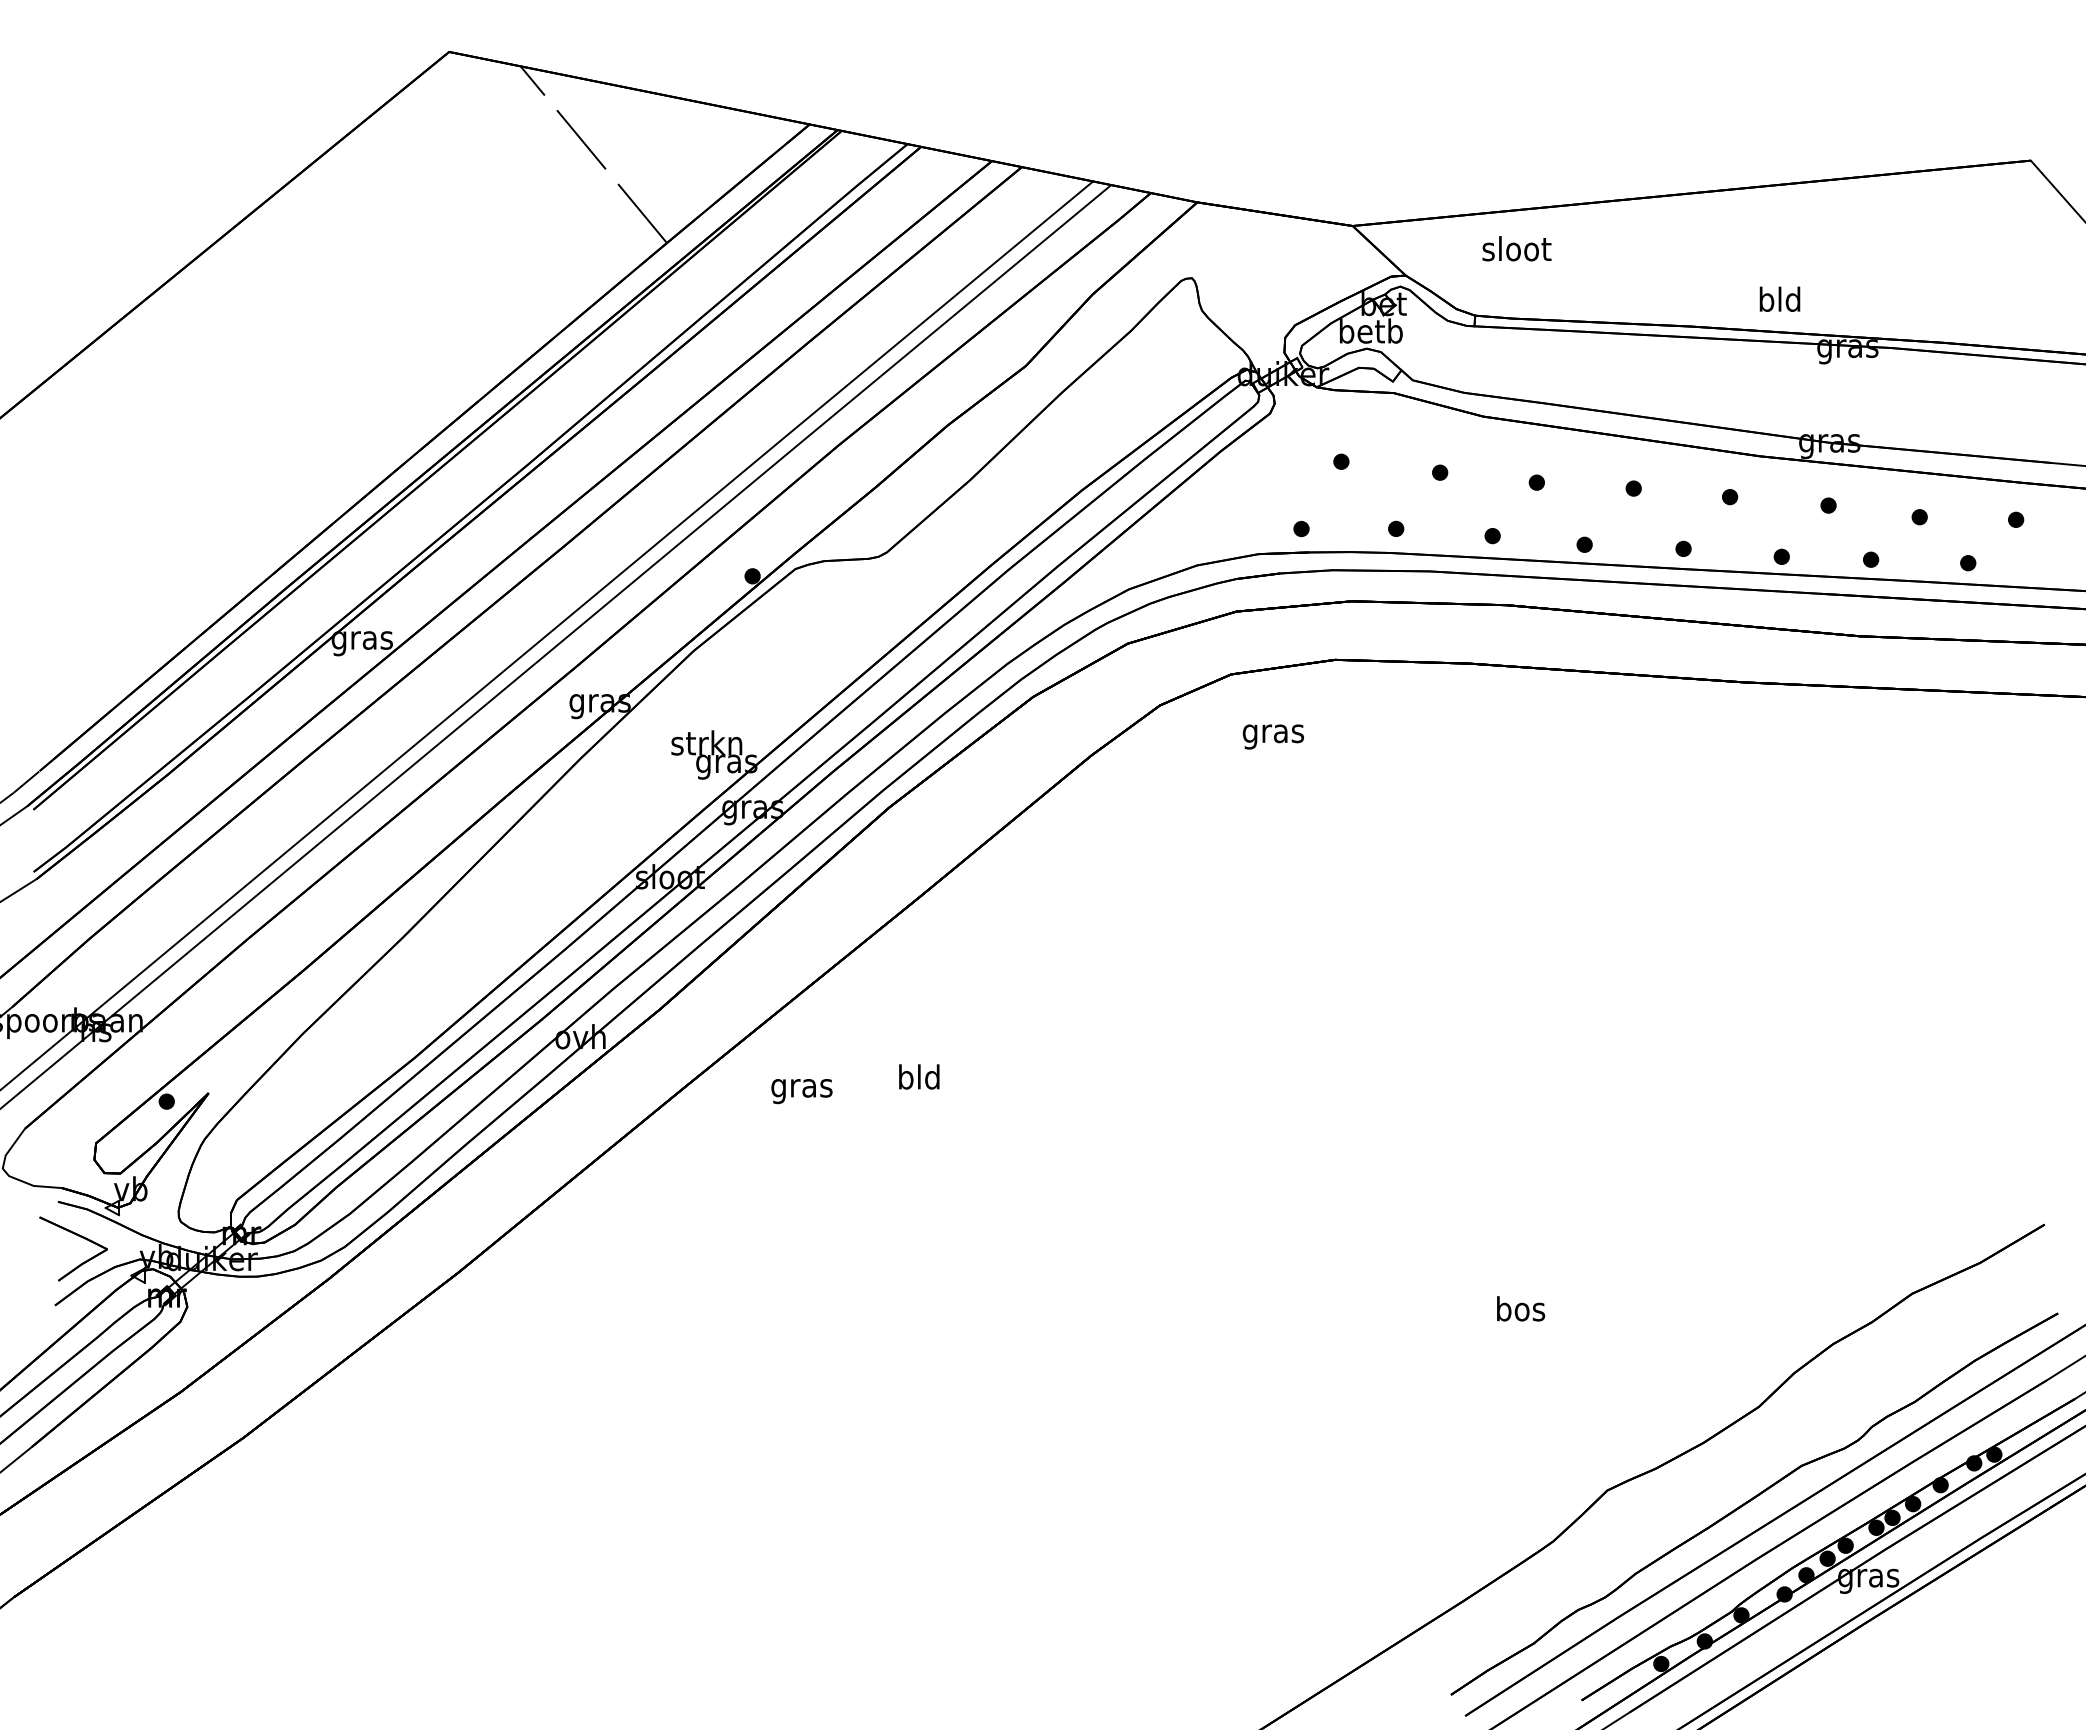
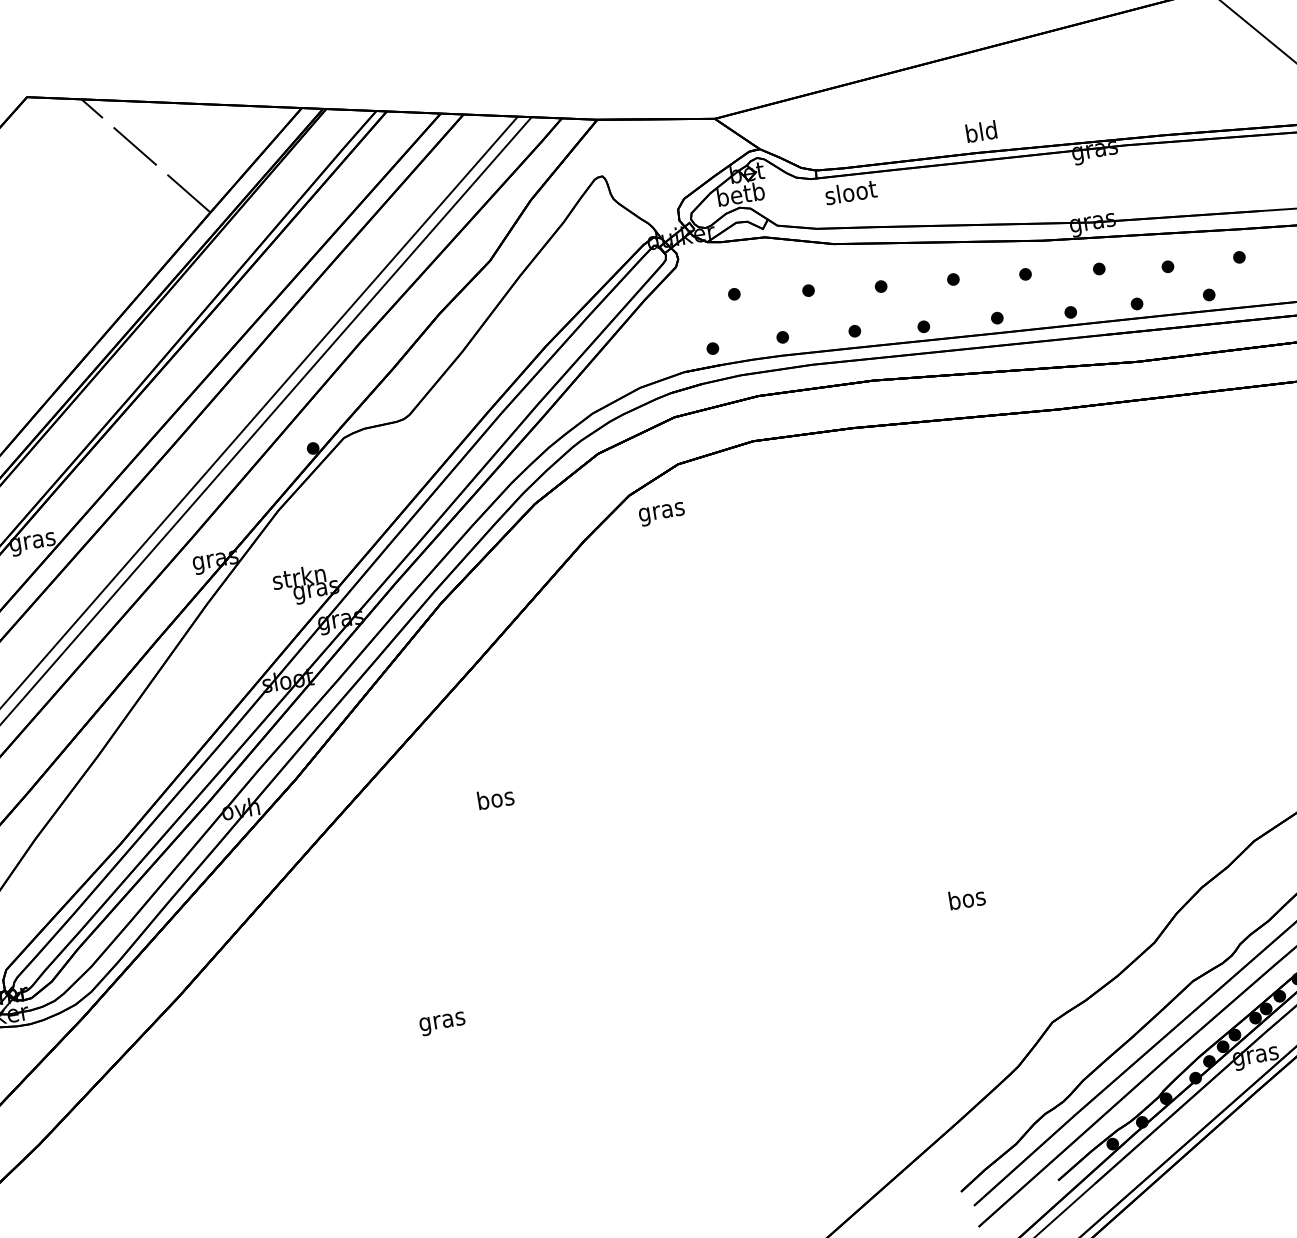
text: (1516, 248) -> (850, 192), moved
text: (1779, 298) -> (980, 131), moved
text: (1272, 736) -> (661, 514), moved
text: (919, 1076) -> (495, 798), bld -> bos
text: (801, 1091) -> (442, 1023), moved

